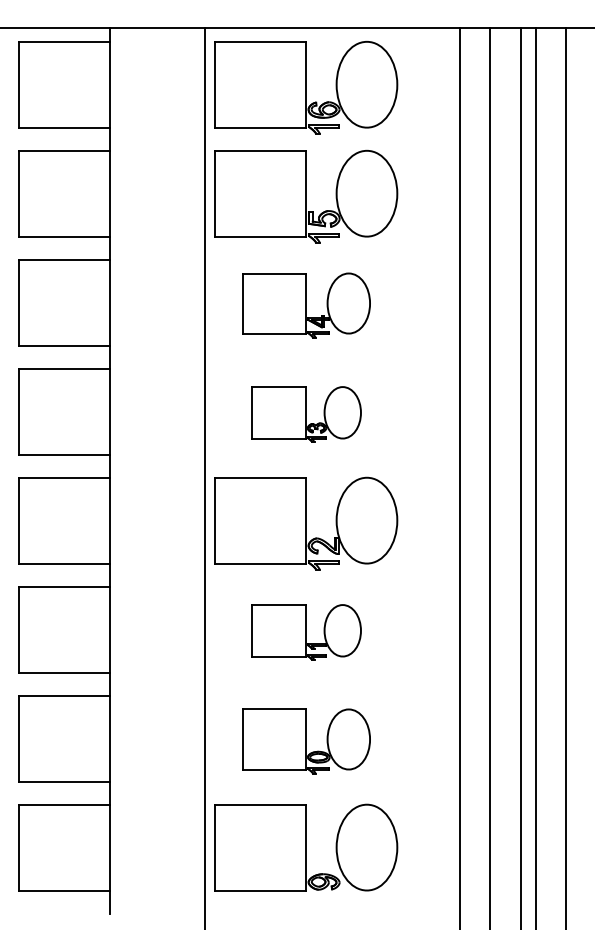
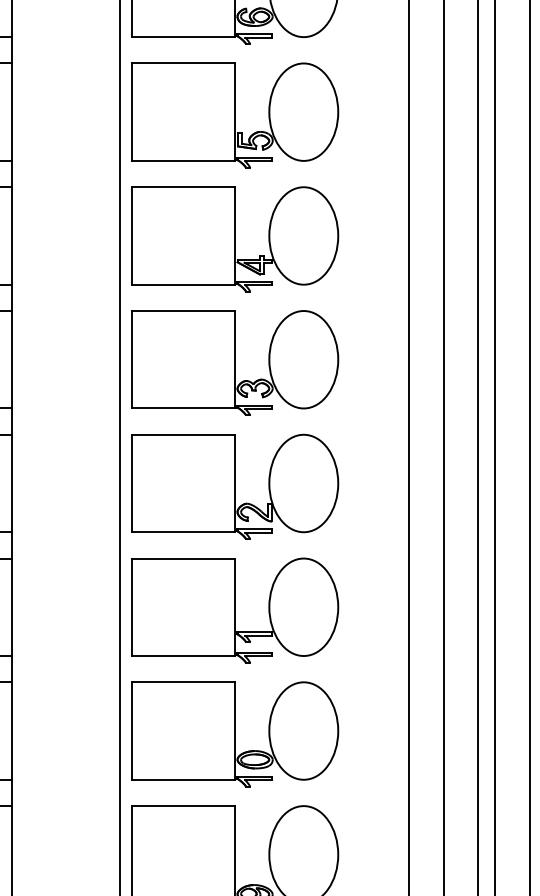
part: (306, 305) -> (235, 239), size x1.43
part: (306, 414) -> (235, 362), size x1.67
part: (306, 632) -> (235, 610), size x1.67
part: (306, 741) -> (235, 734), size x1.43

